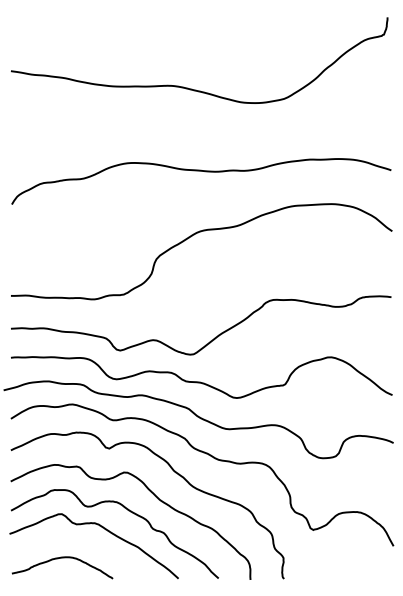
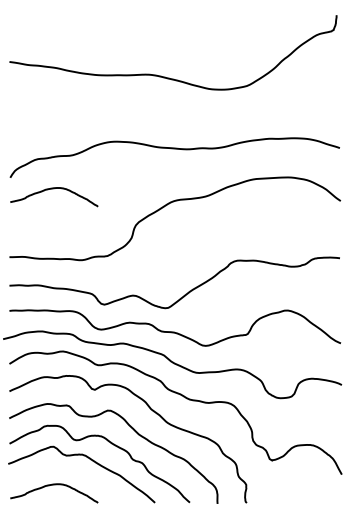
curve: (58, 218) -> (50, 189), added

